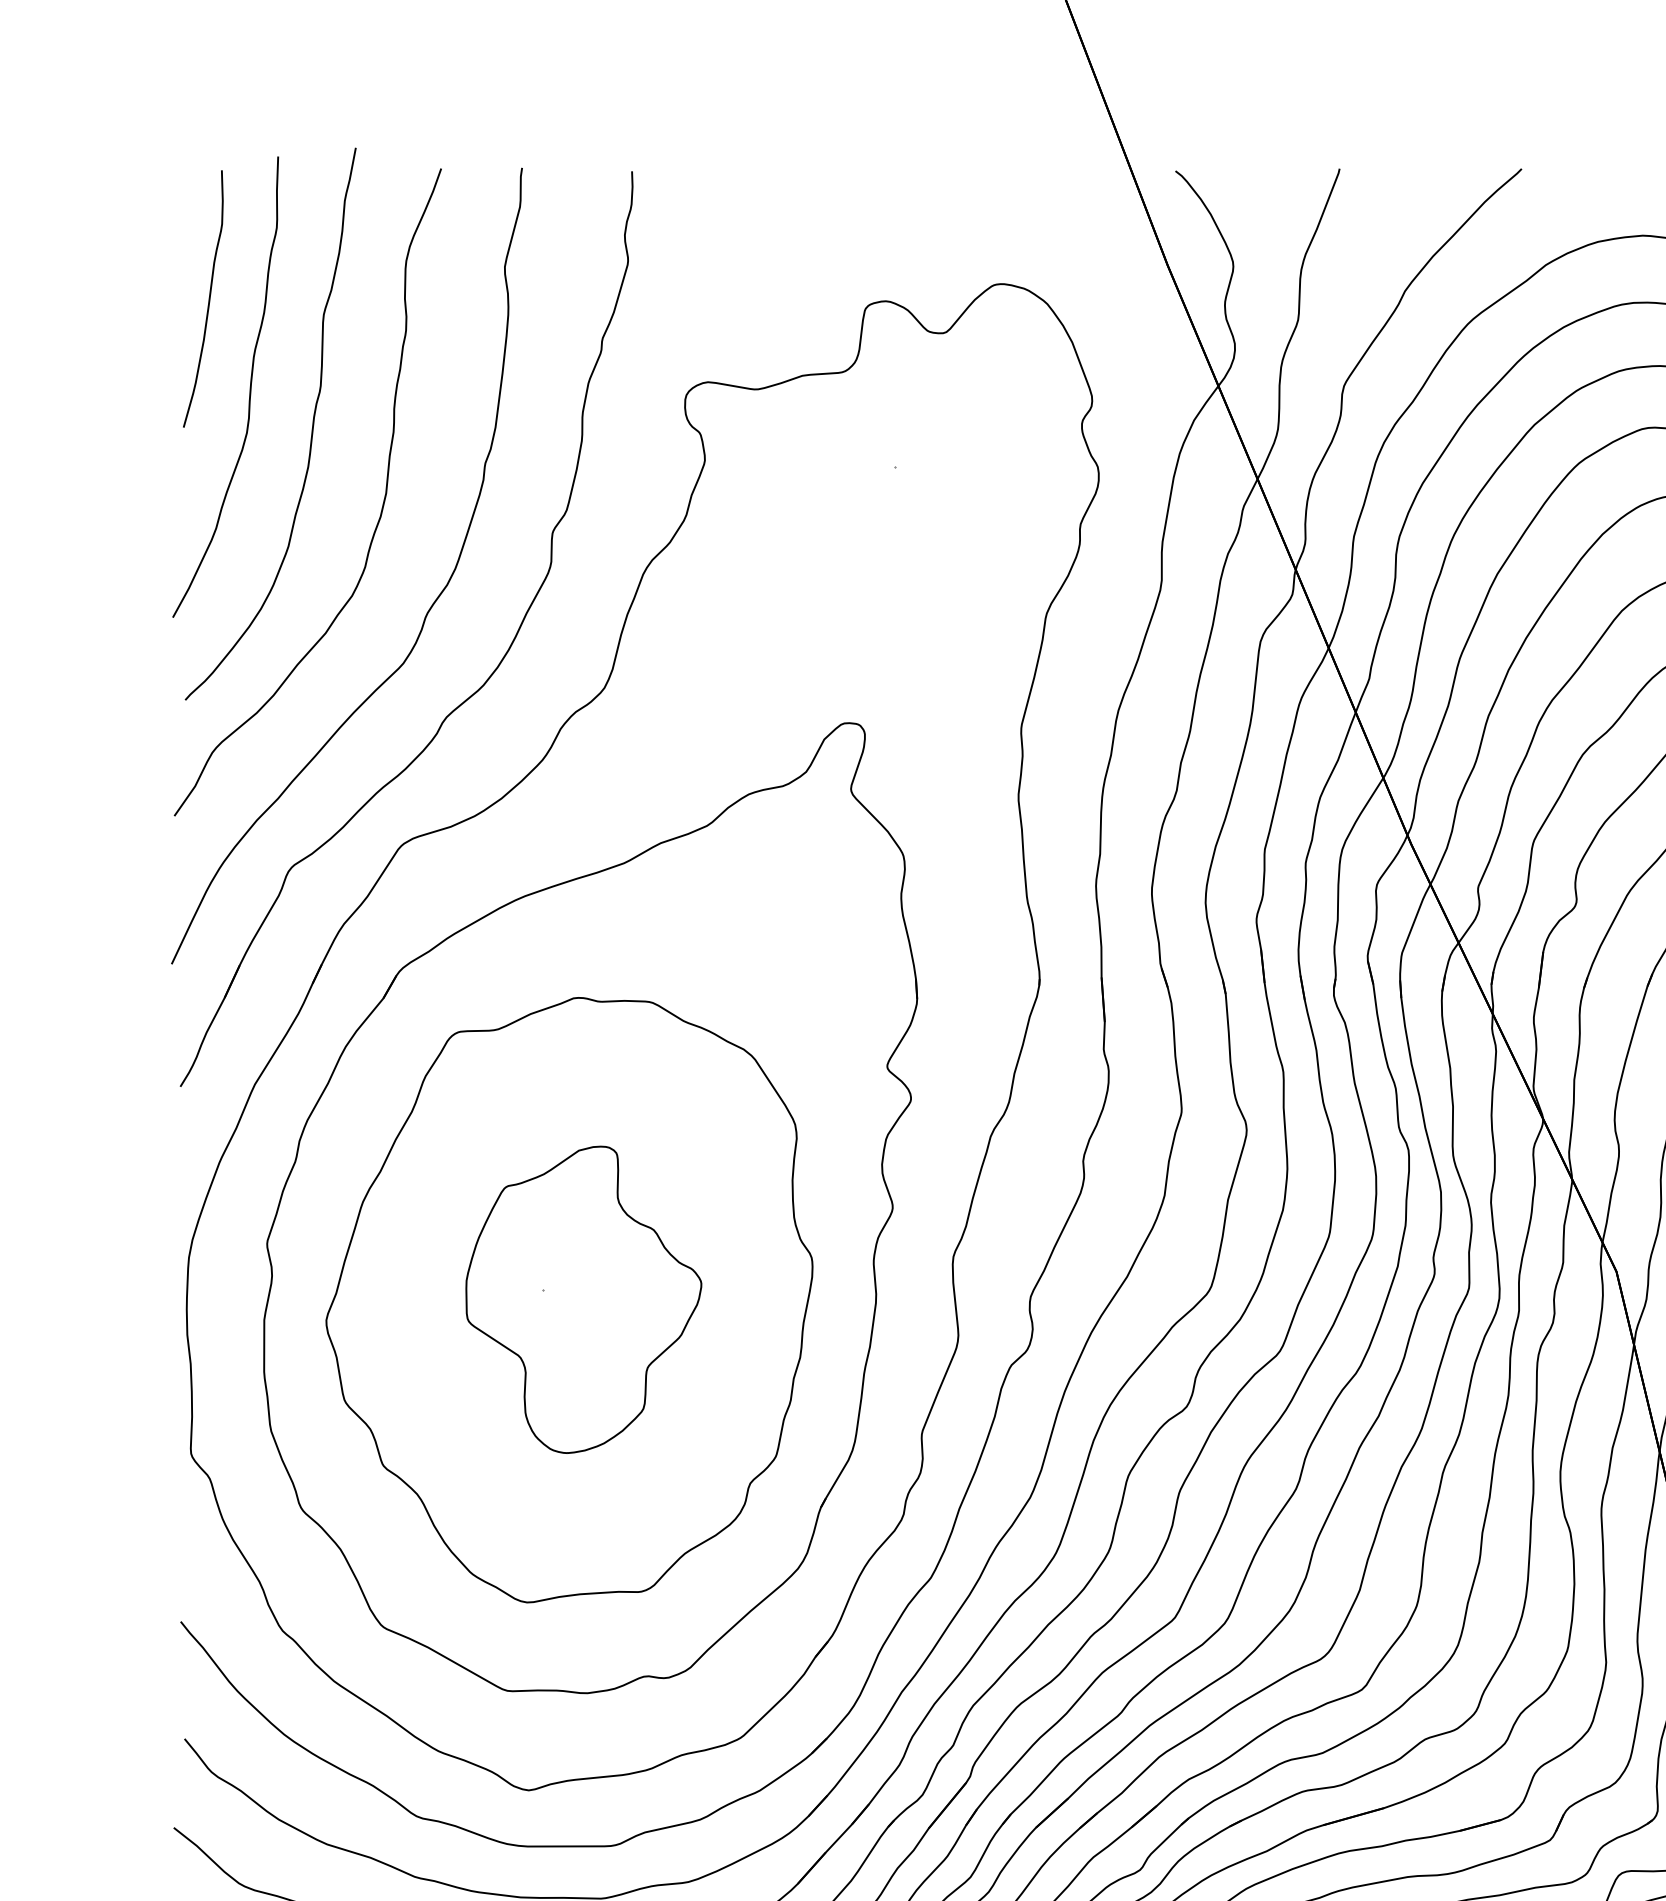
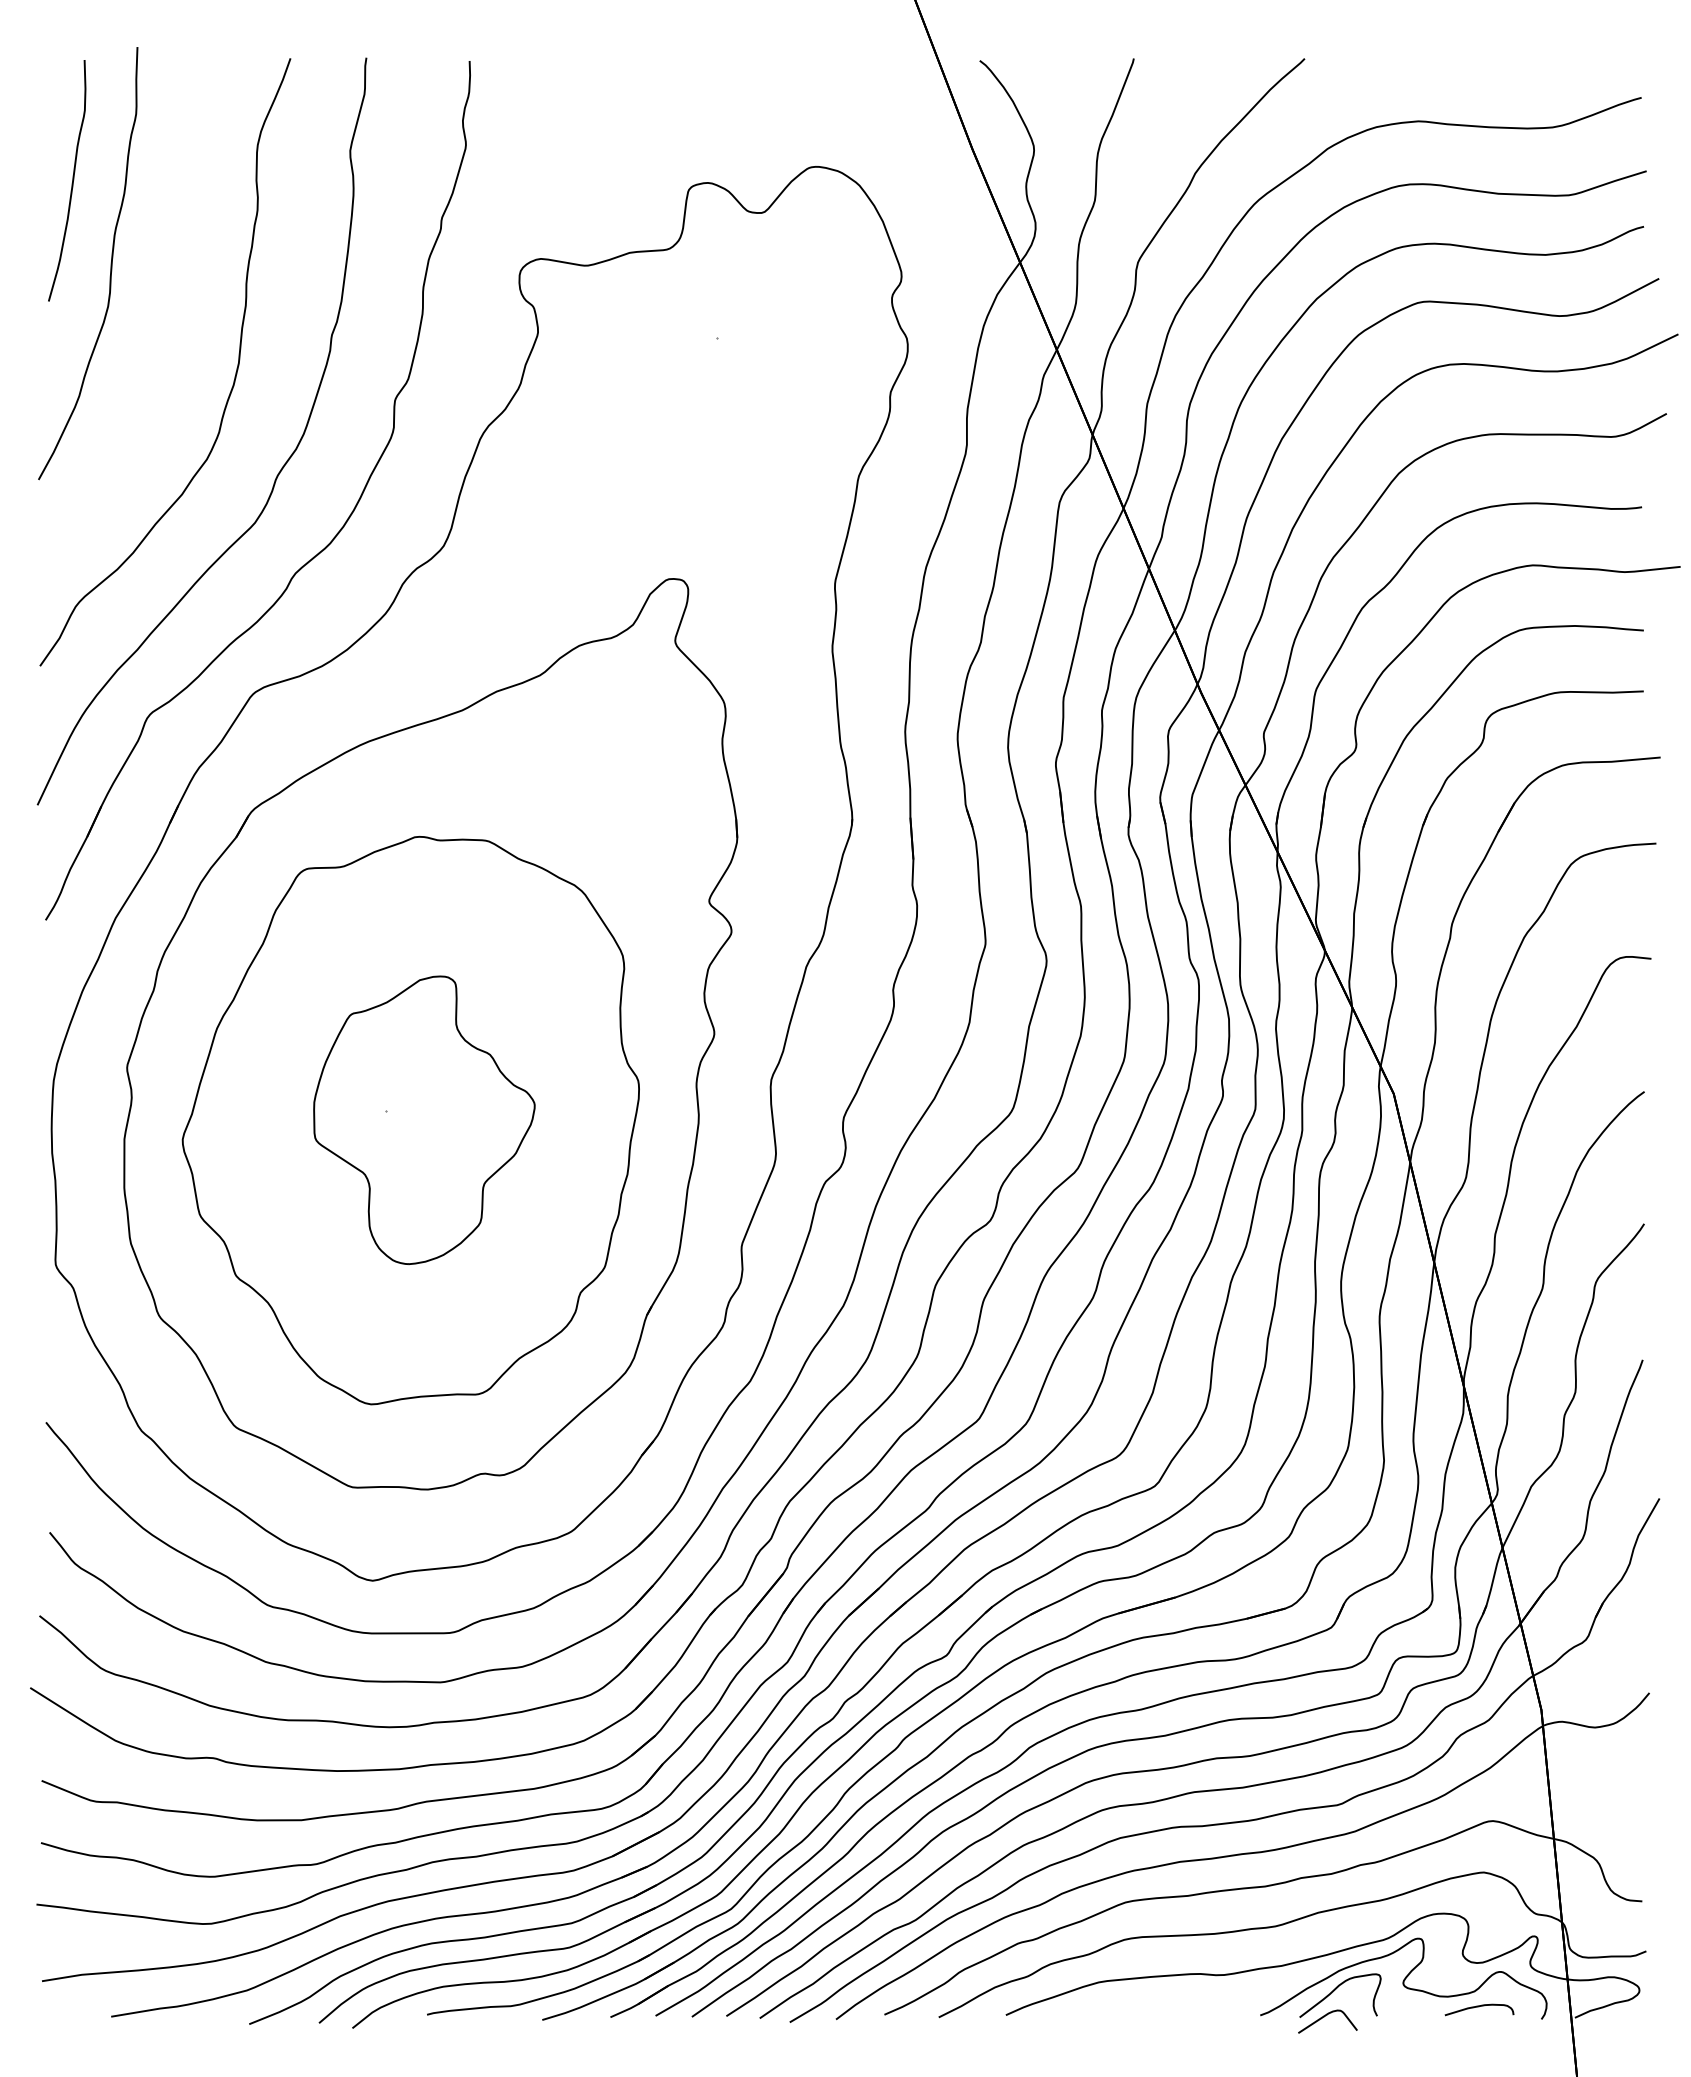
curve: (311, 430) -> (168, 304), removed

